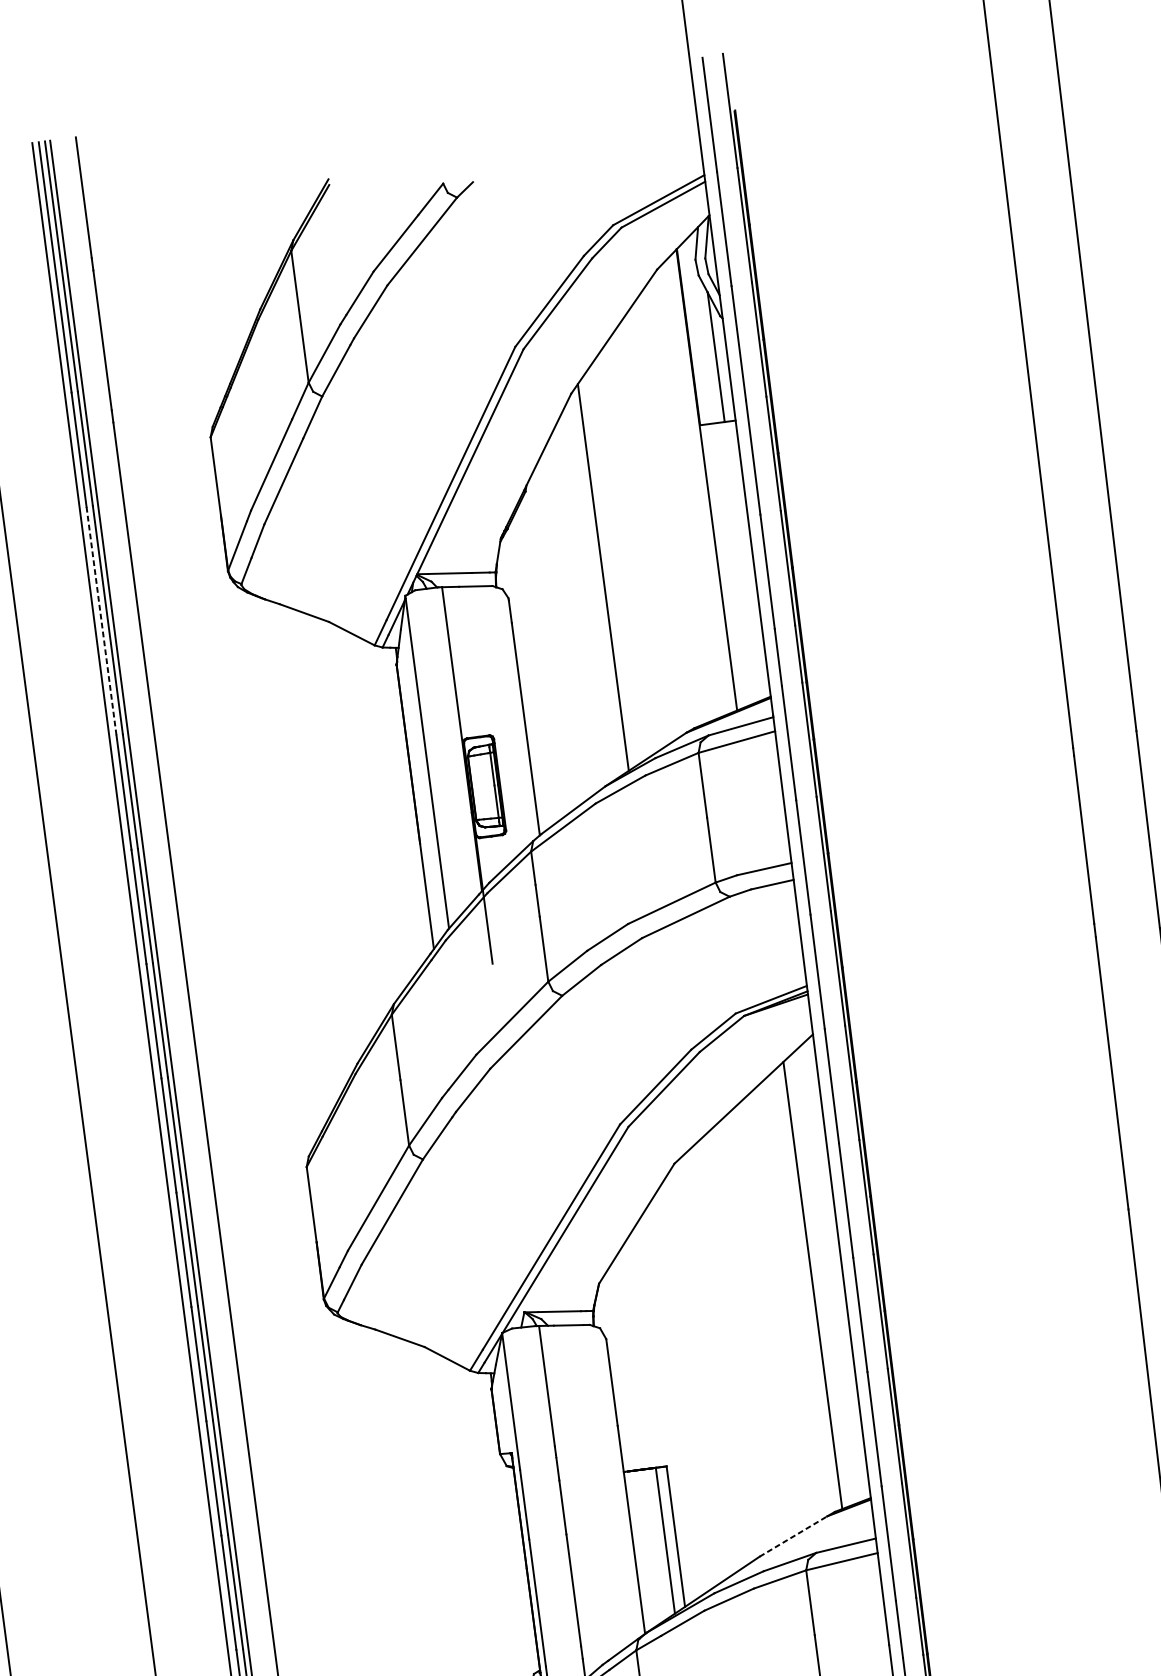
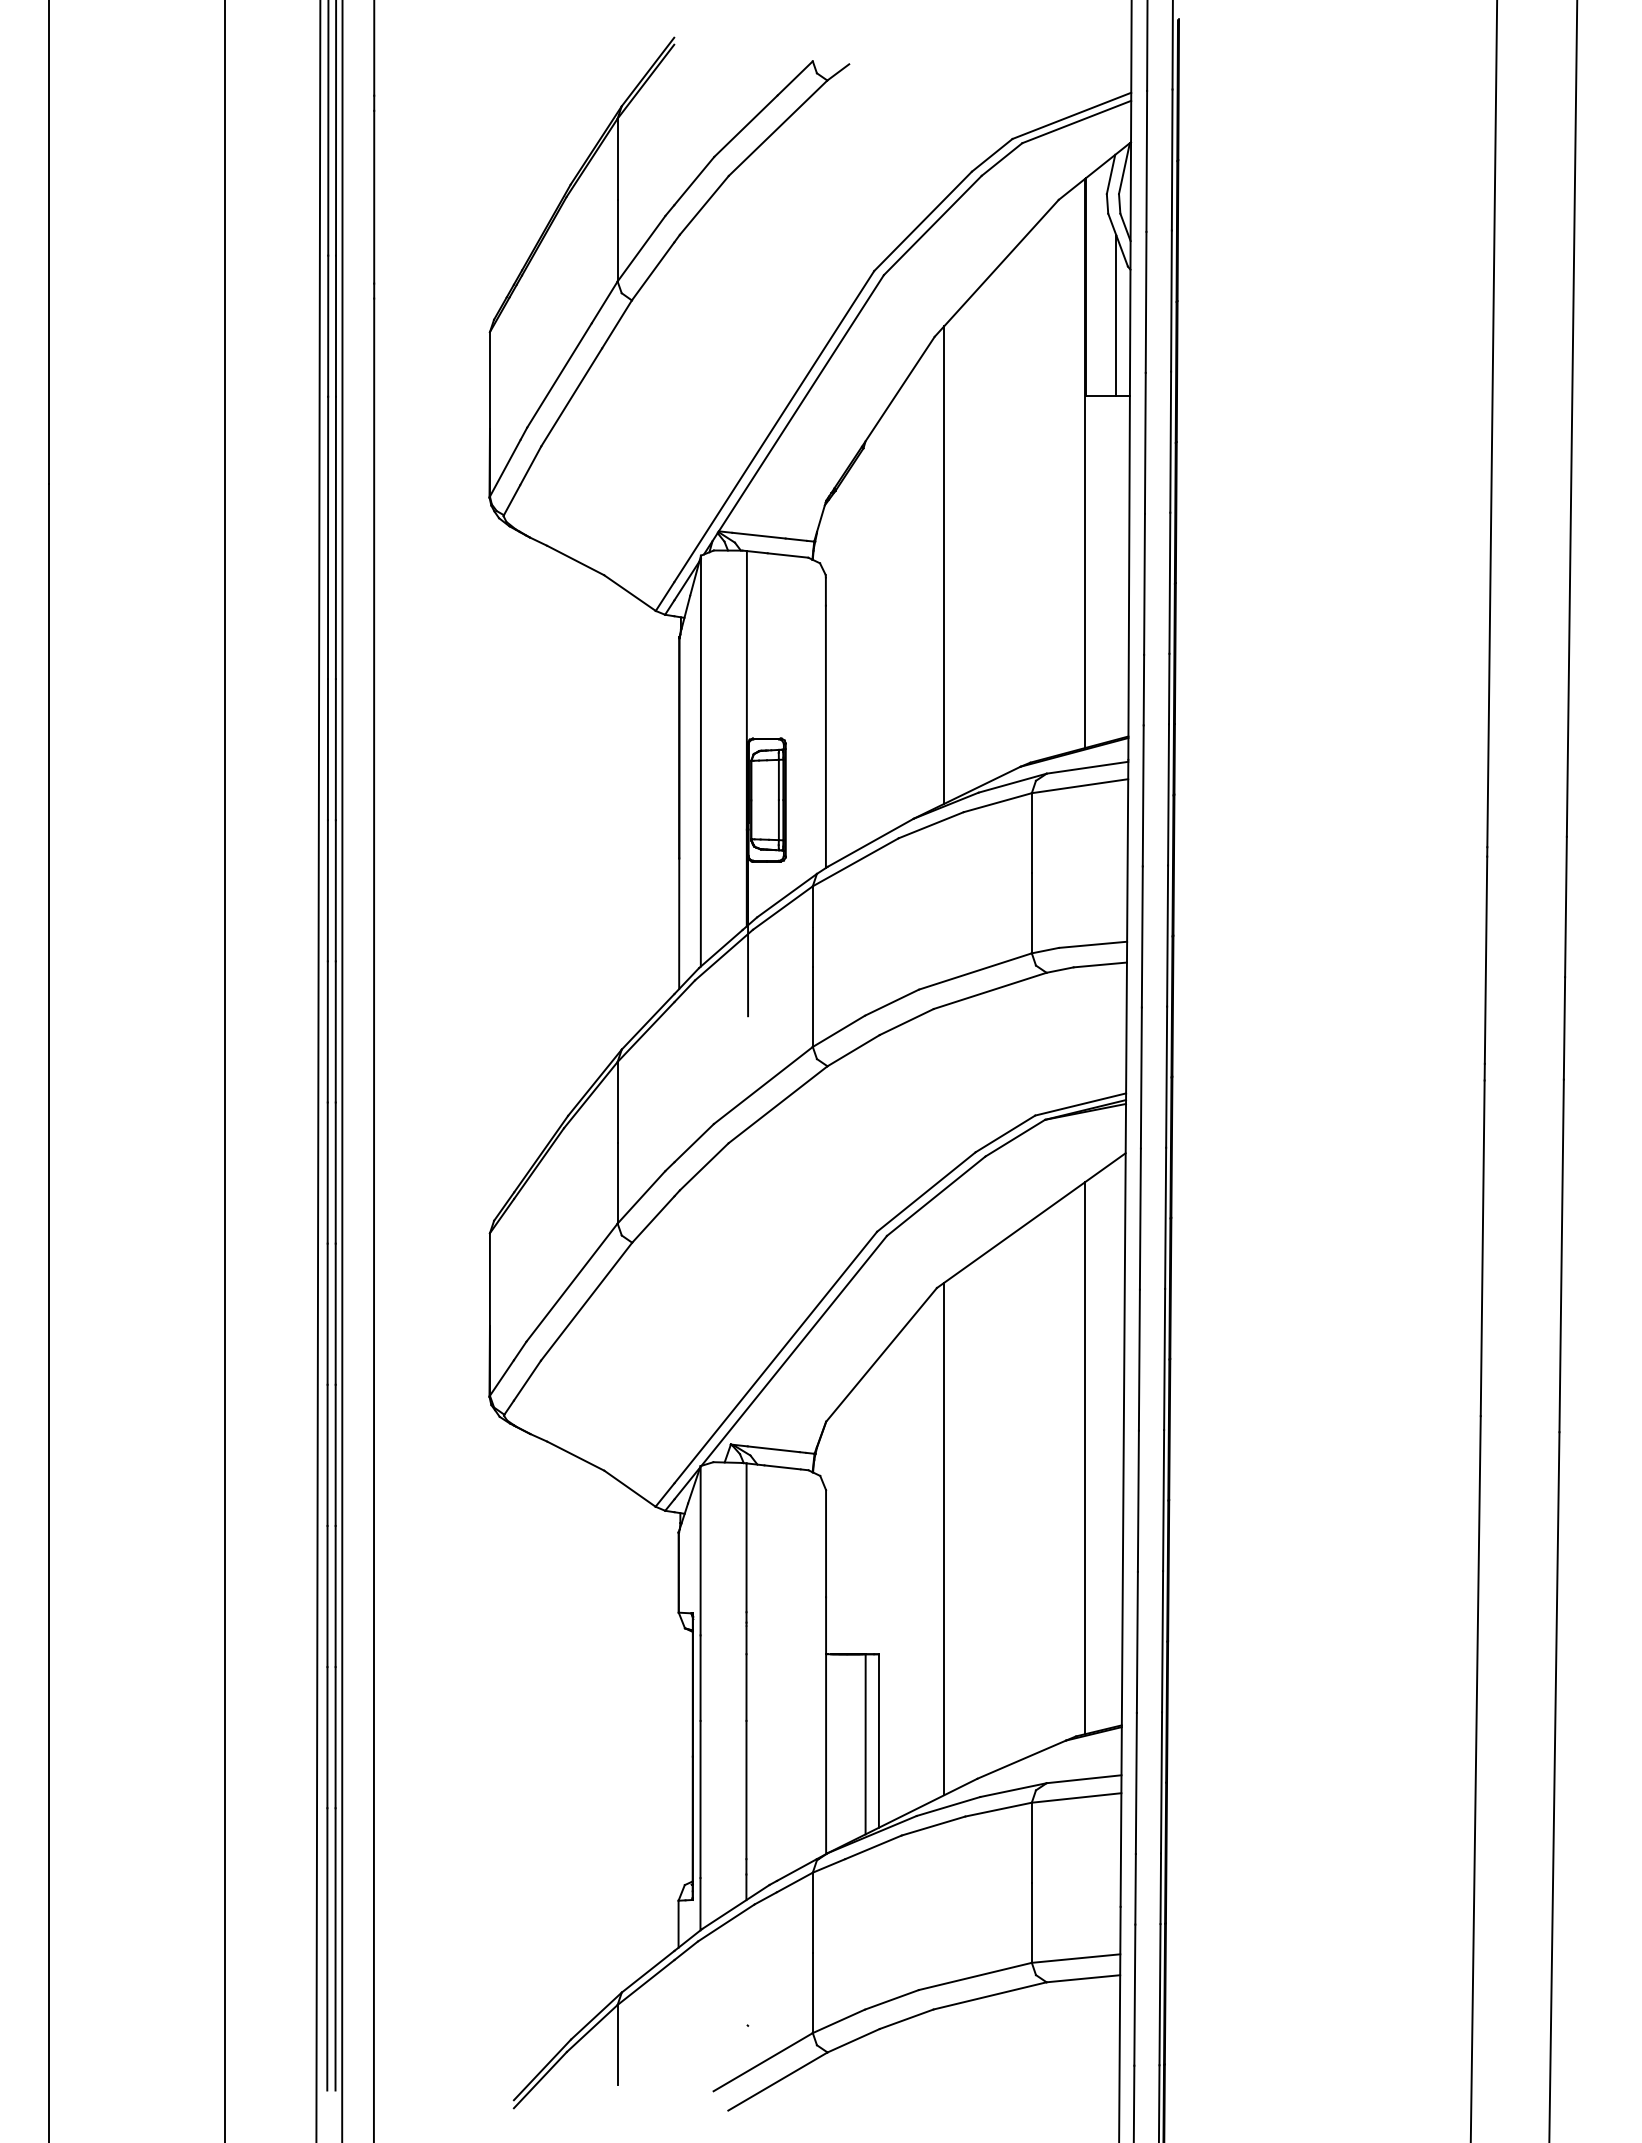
line: (101, 621) -> (328, 538), dashed -> solid
line: (707, 1365) -> (944, 1538), added
line: (794, 1536) -> (1022, 1759), dashed -> solid

